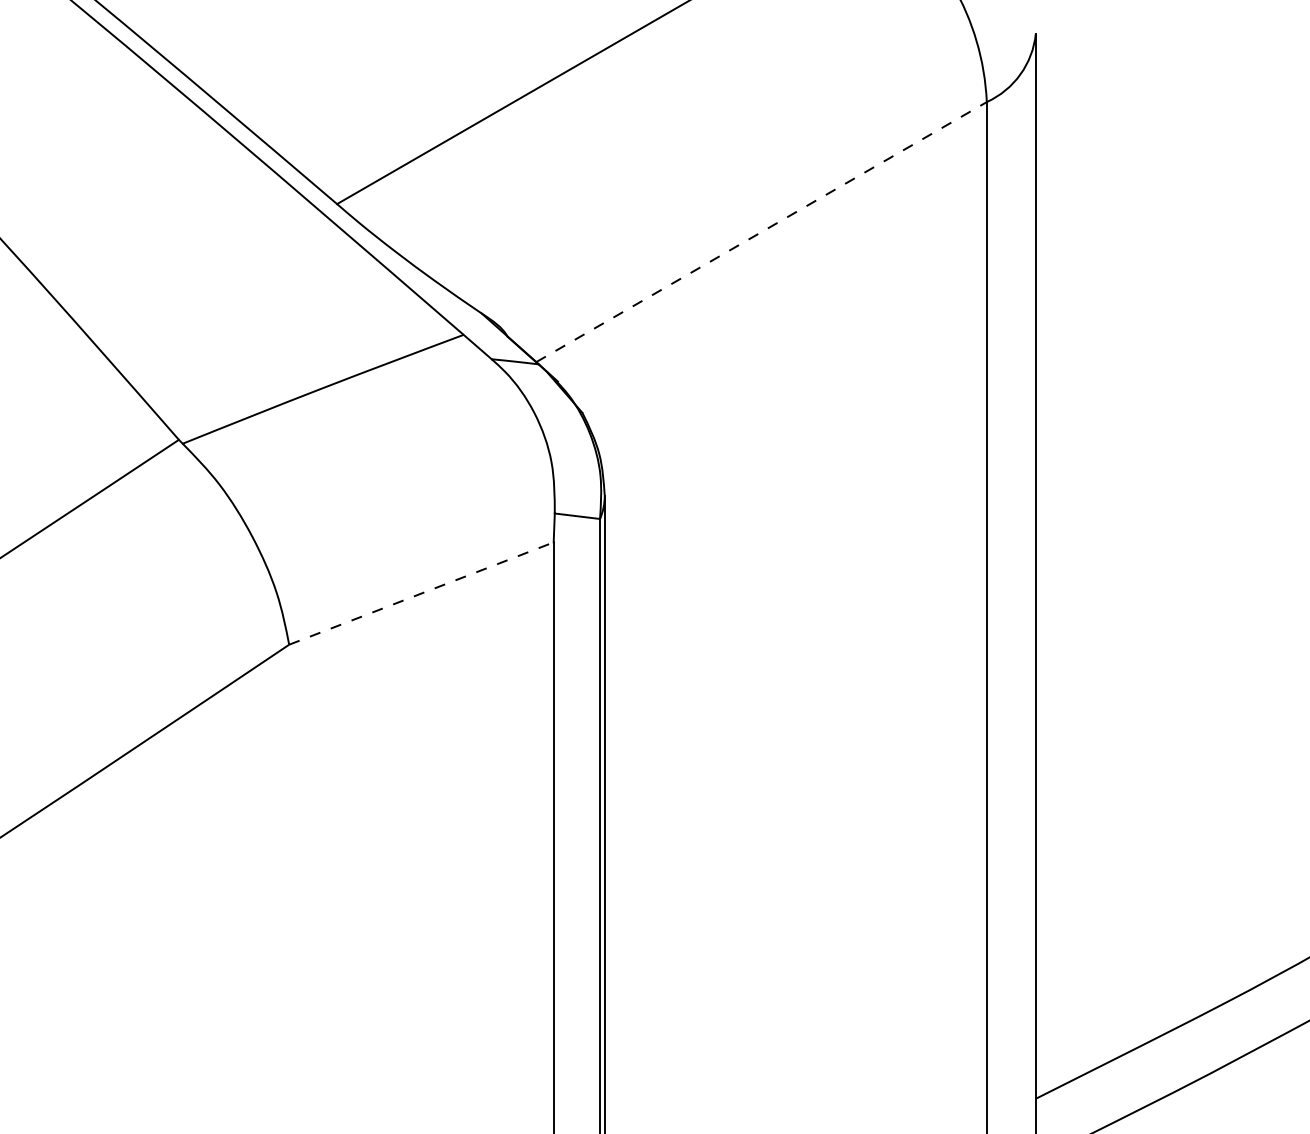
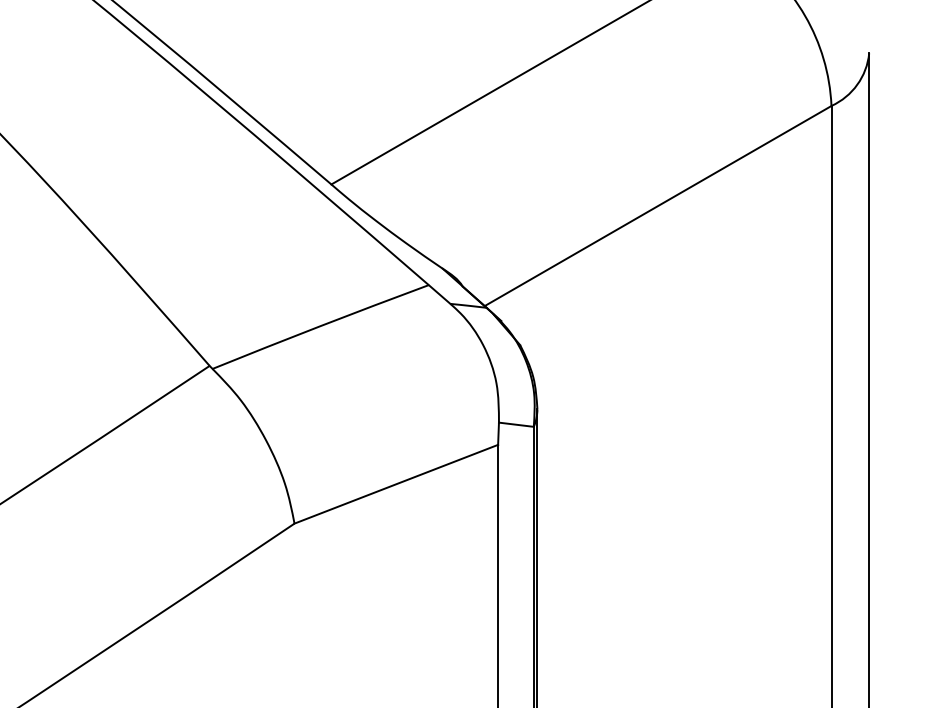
line: (761, 231) -> (658, 205), dashed -> solid
line: (421, 593) -> (396, 484), dashed -> solid

